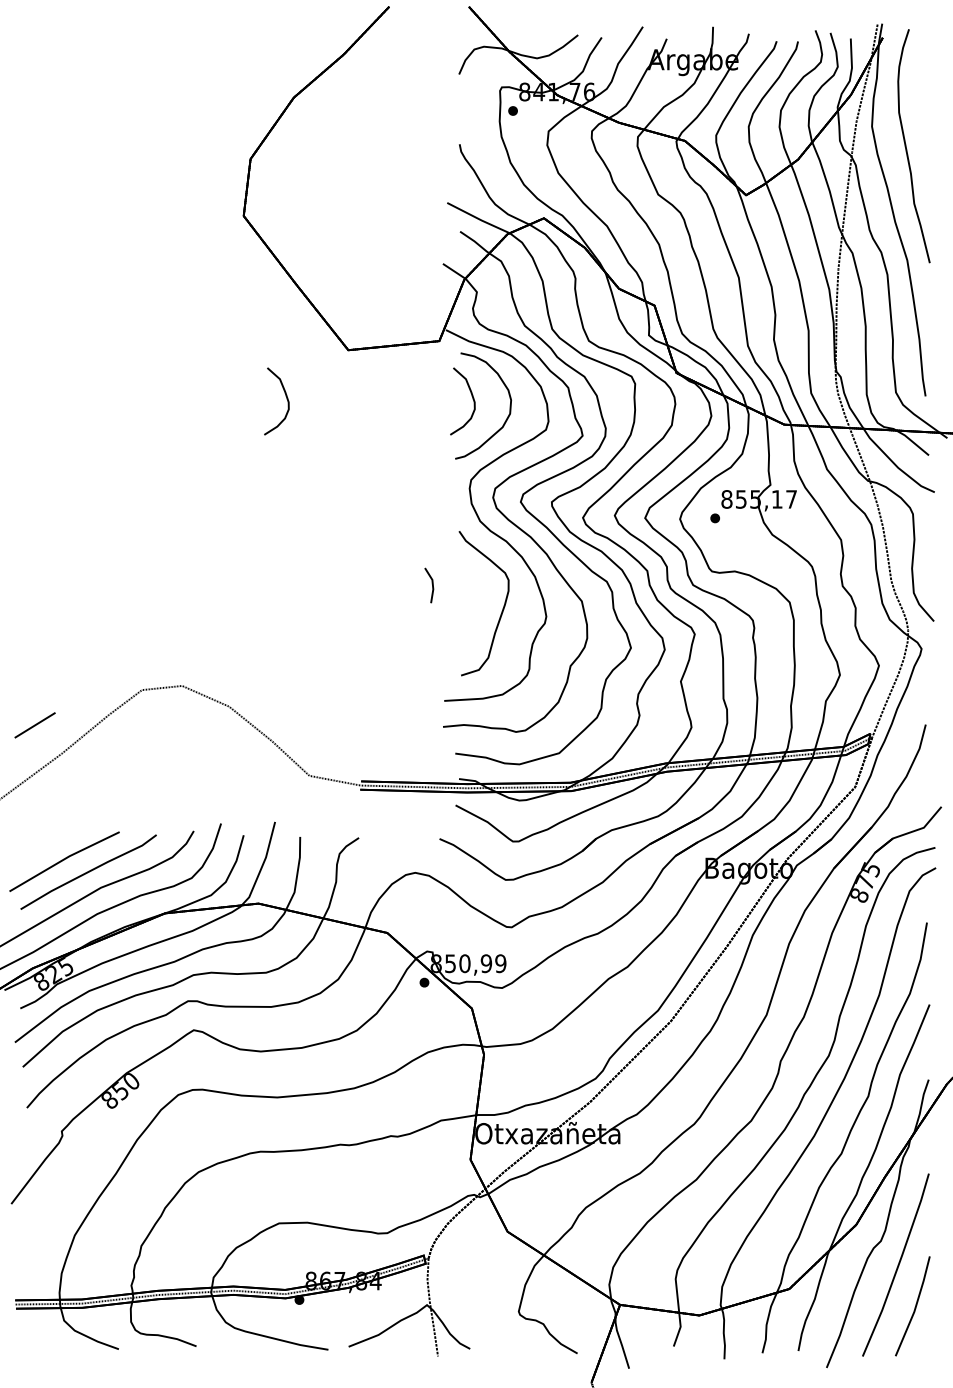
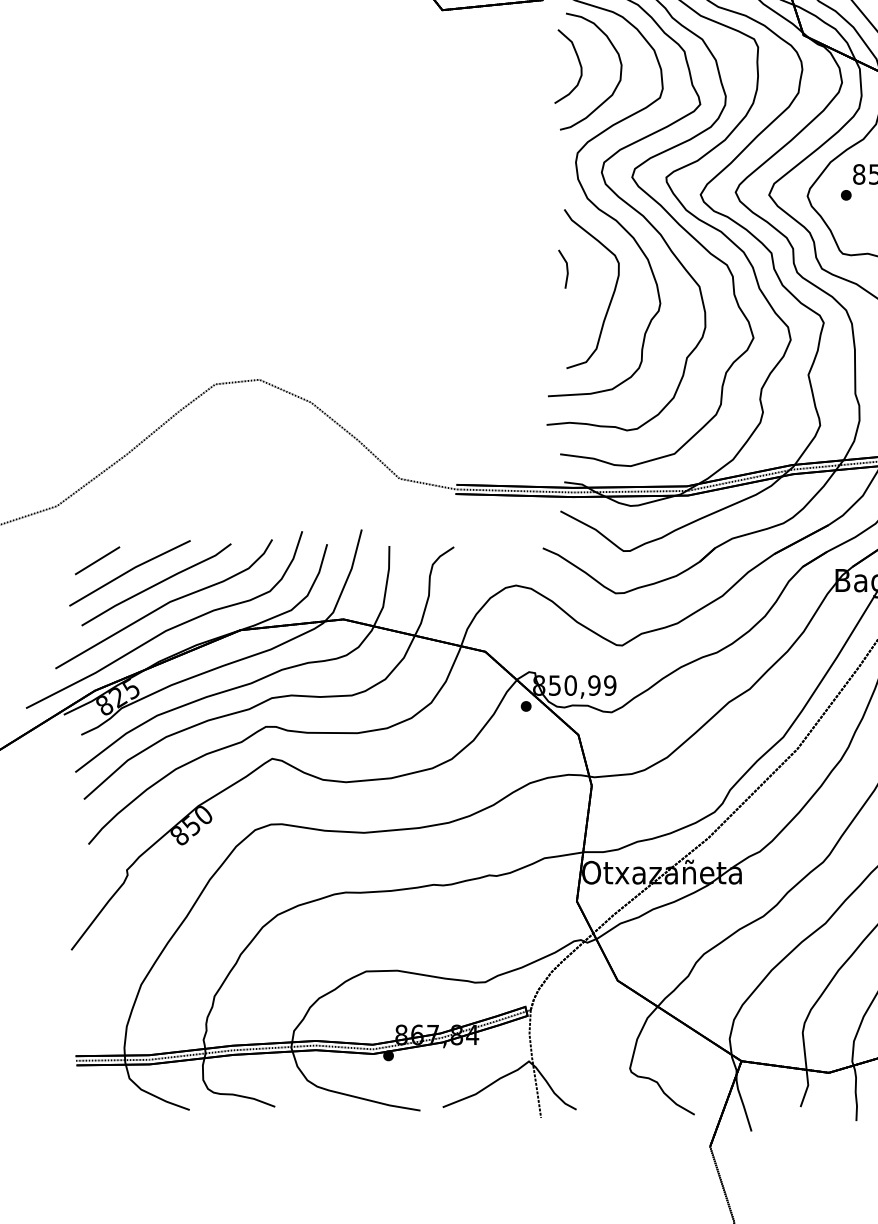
curve: (286, 399) -> (374, 64), removed
line: (431, 583) -> (565, 267), moved
line: (34, 725) -> (96, 560), moved

